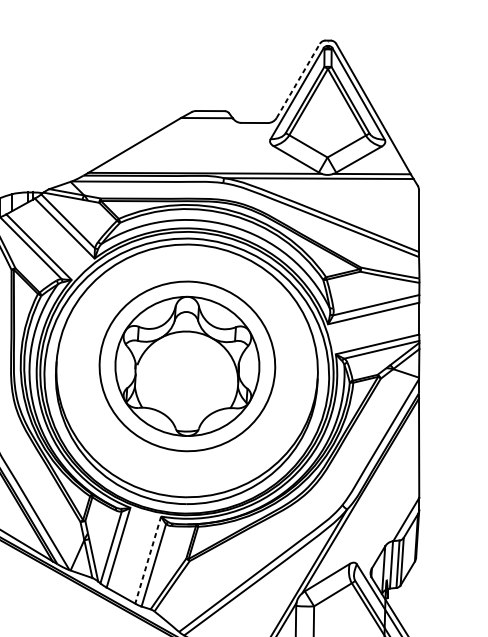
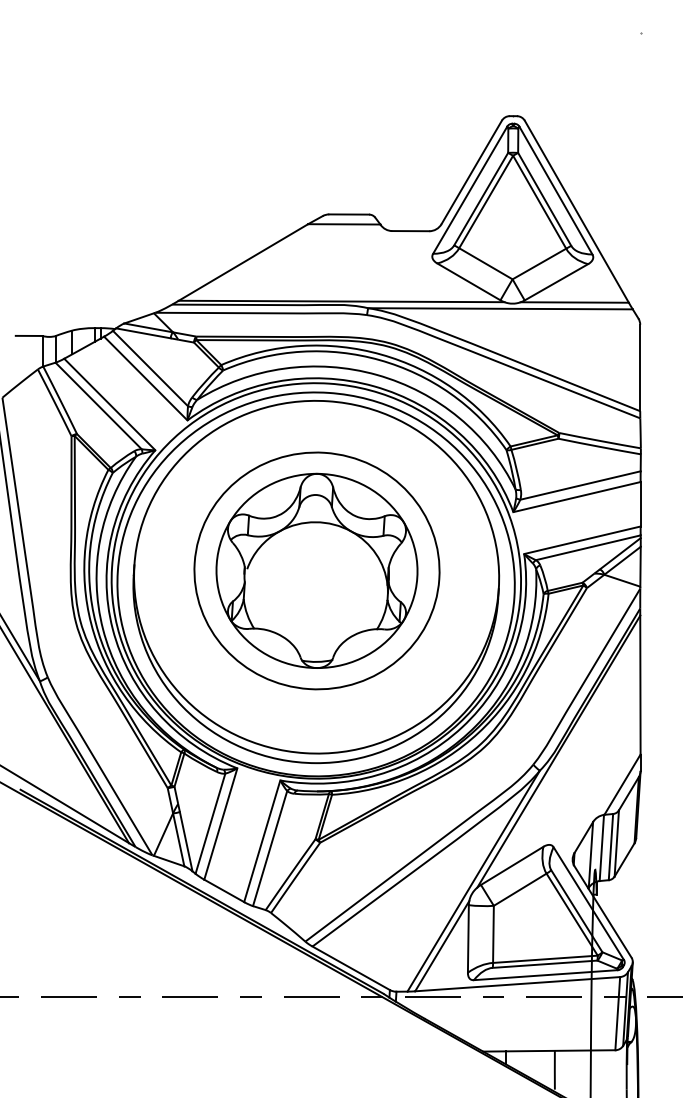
line: (298, 80) -> (471, 172), dashed -> solid
line: (148, 560) -> (262, 841), dashed -> solid

